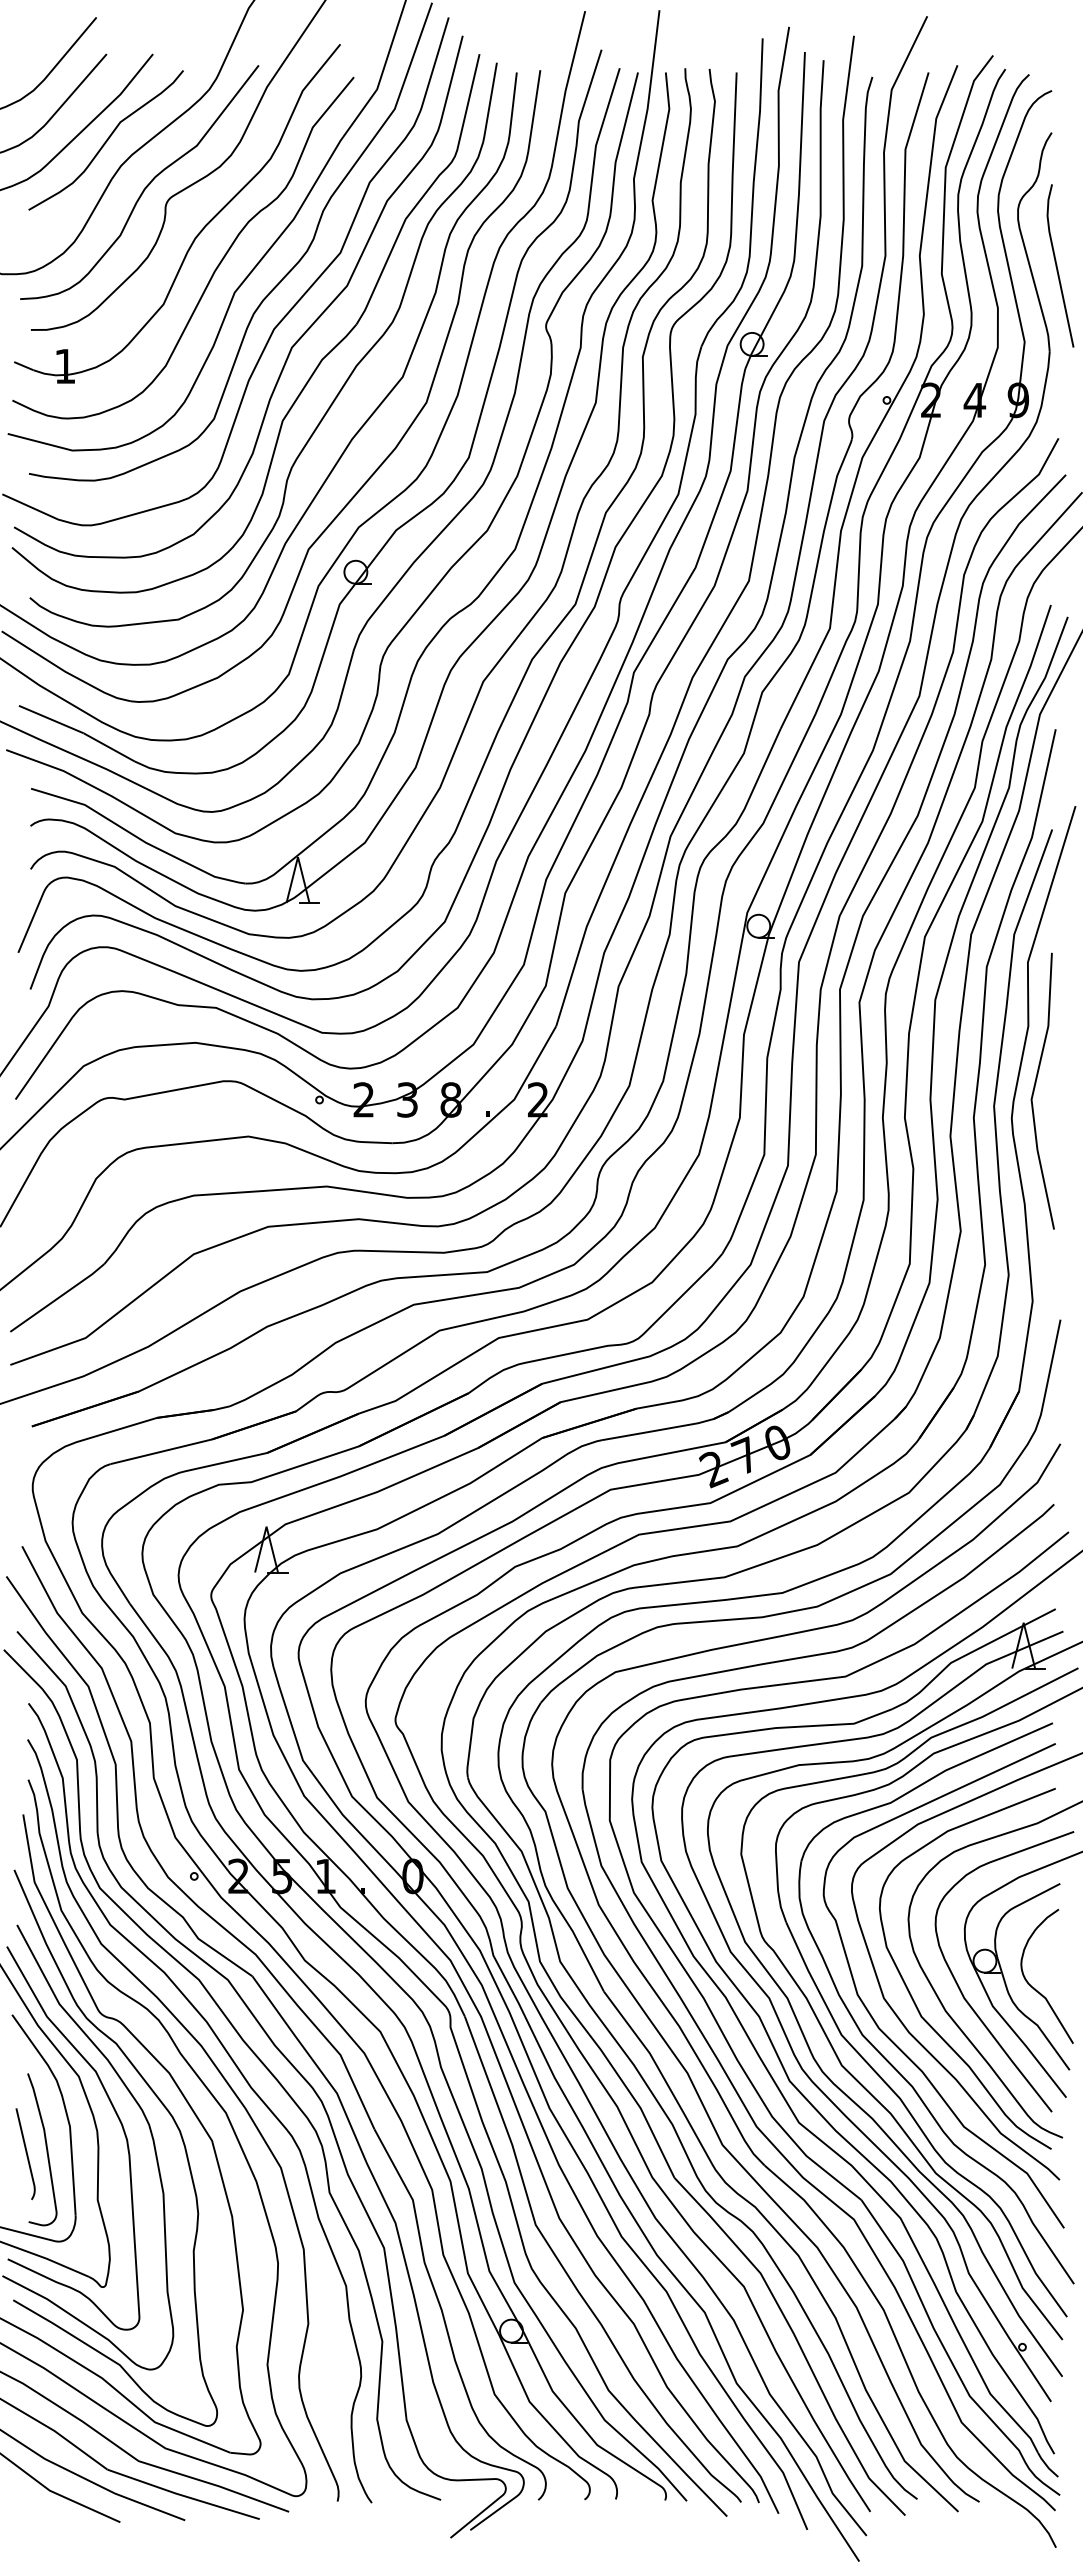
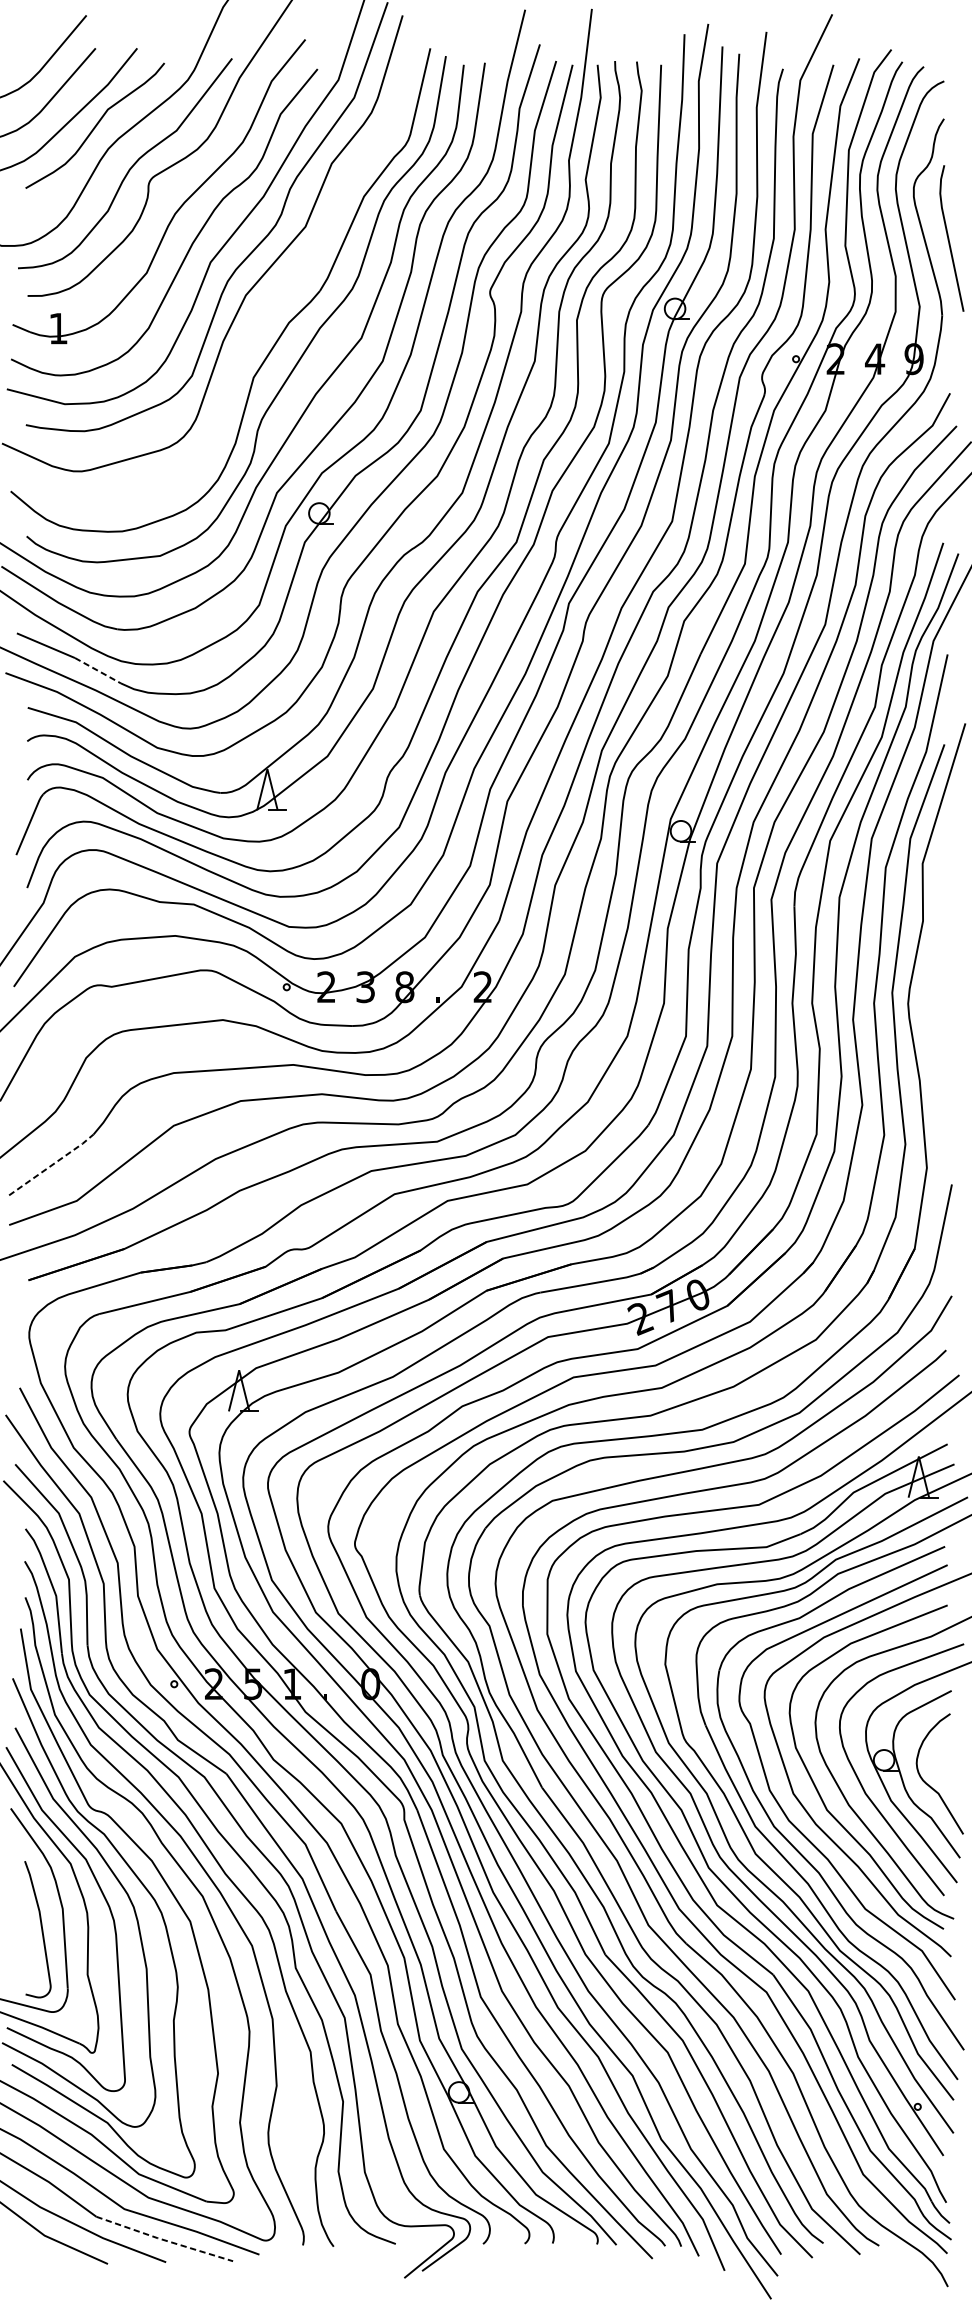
curve: (291, 346) -> (261, 310), removed
line: (109, 747) -> (98, 670), solid -> dashed
line: (1035, 1087) -> (929, 976), removed
line: (58, 1298) -> (52, 1165), solid -> dashed
curve: (26, 2154) -> (23, 1933), removed
line: (182, 2495) -> (163, 2239), solid -> dashed

